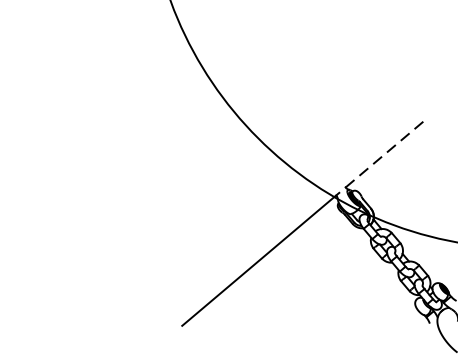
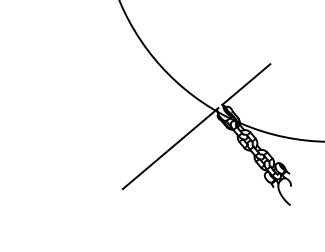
line: (385, 154) -> (246, 84), dashed -> solid

